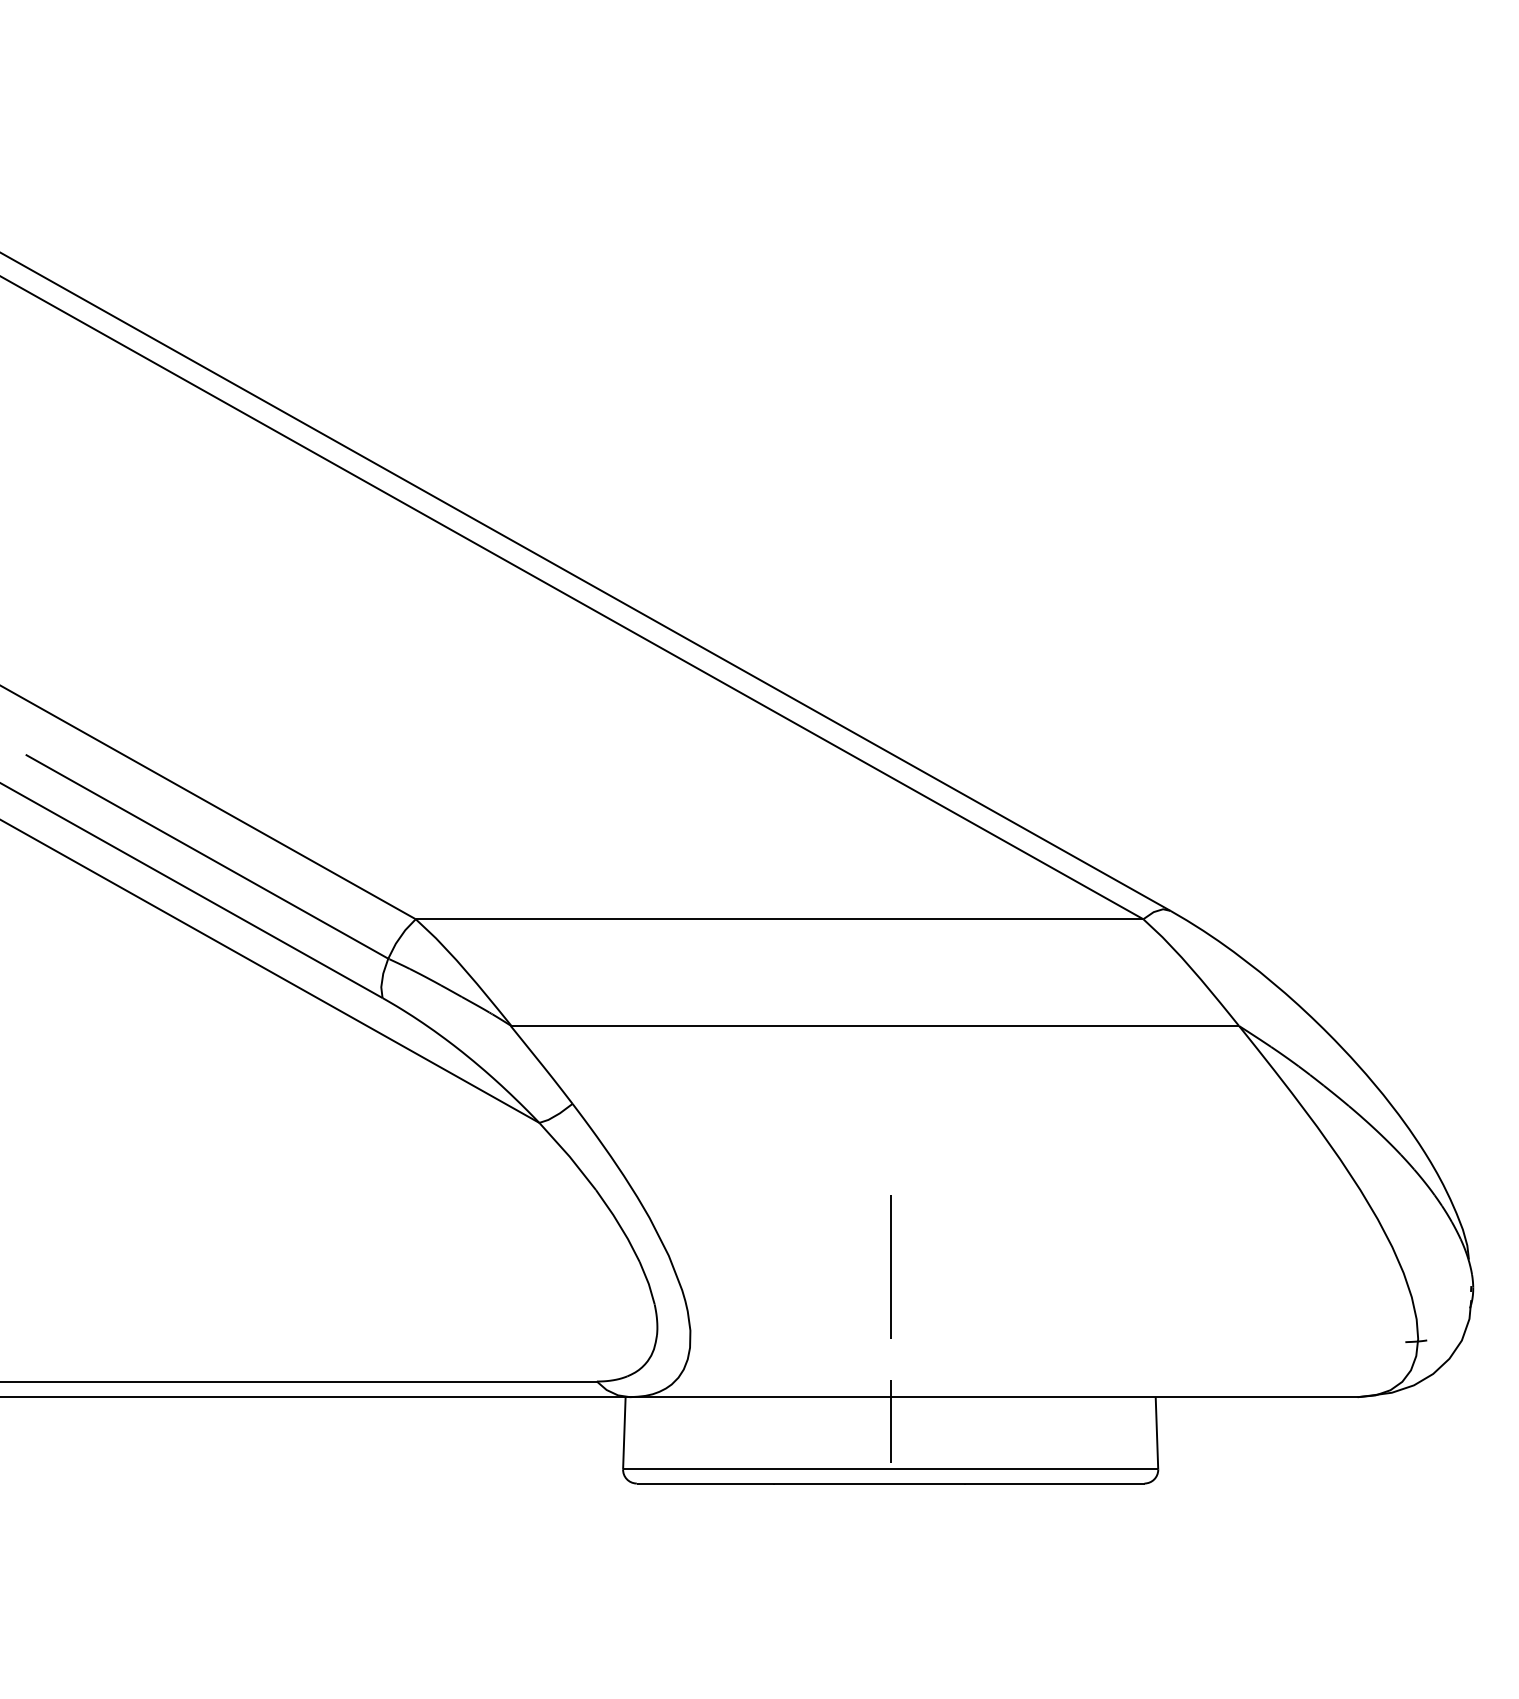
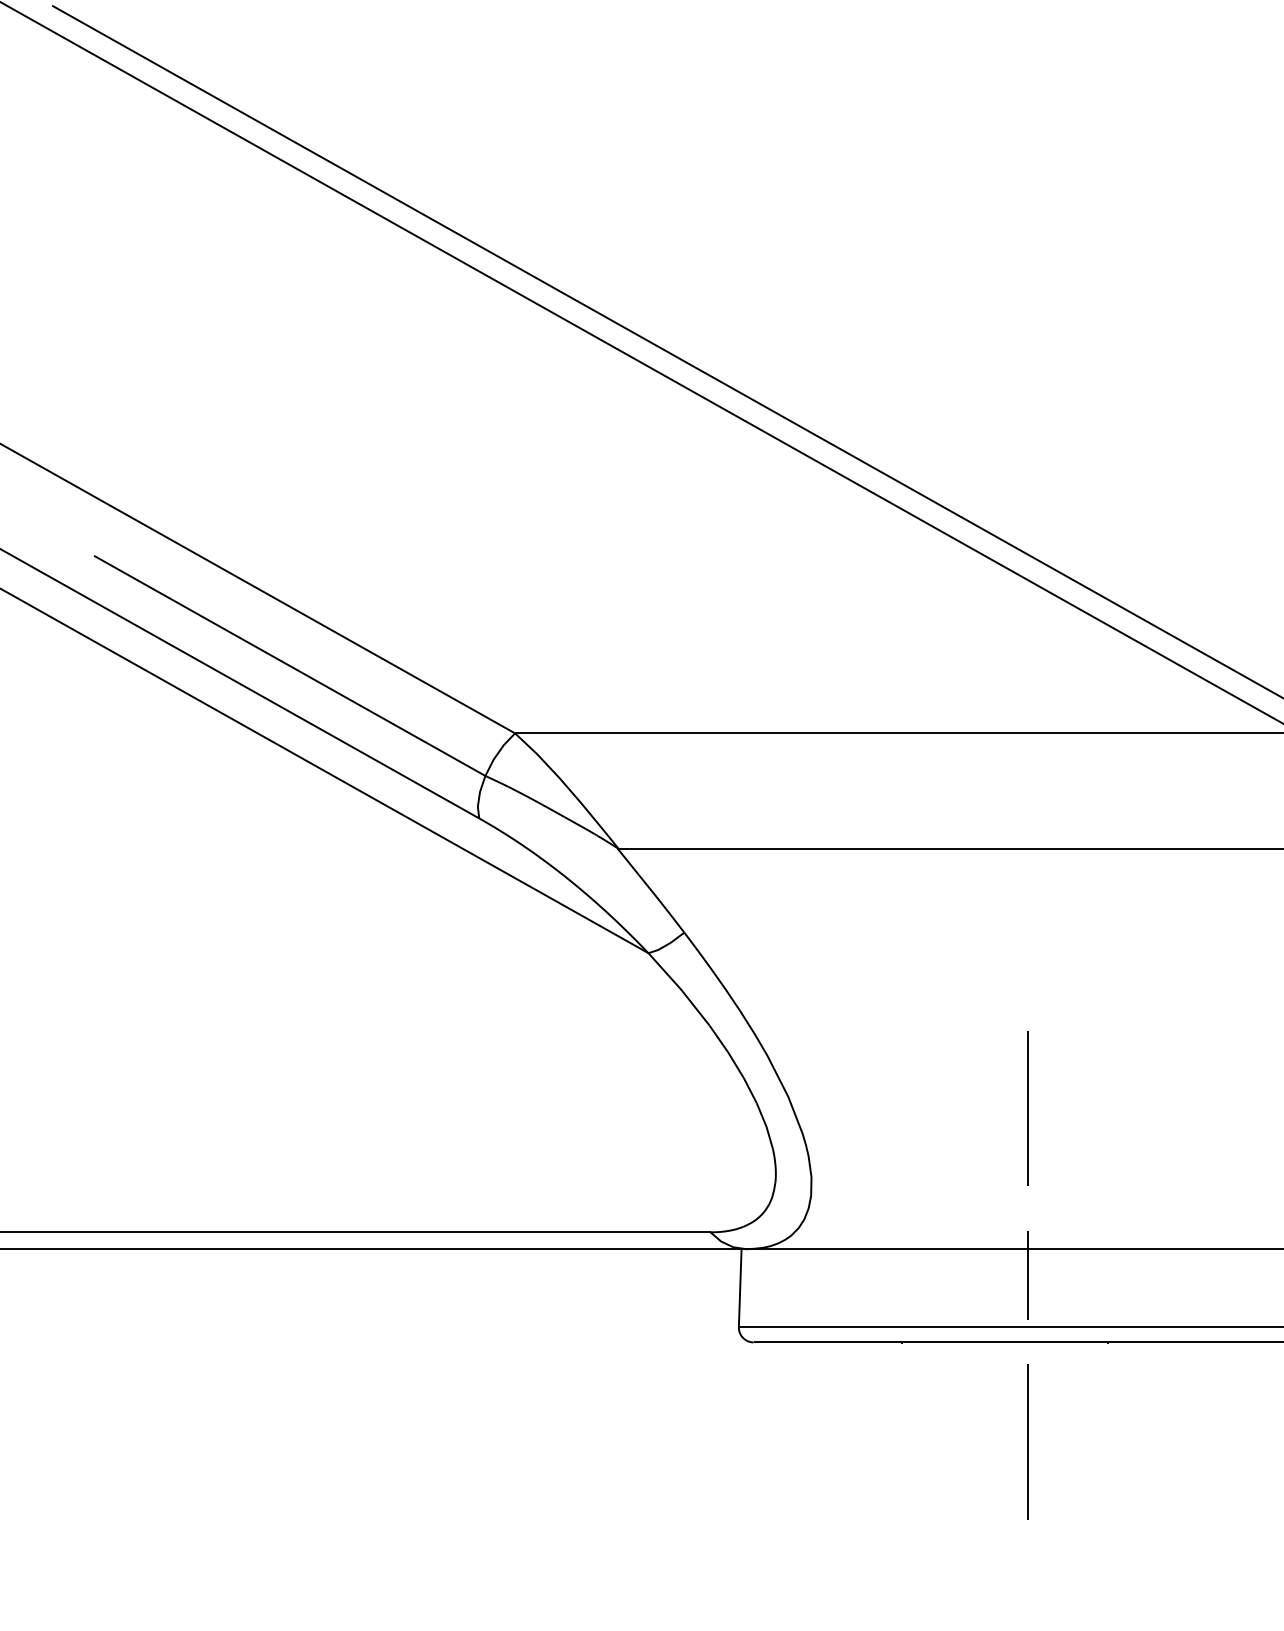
line: (890, 1575) -> (1027, 1441), added

